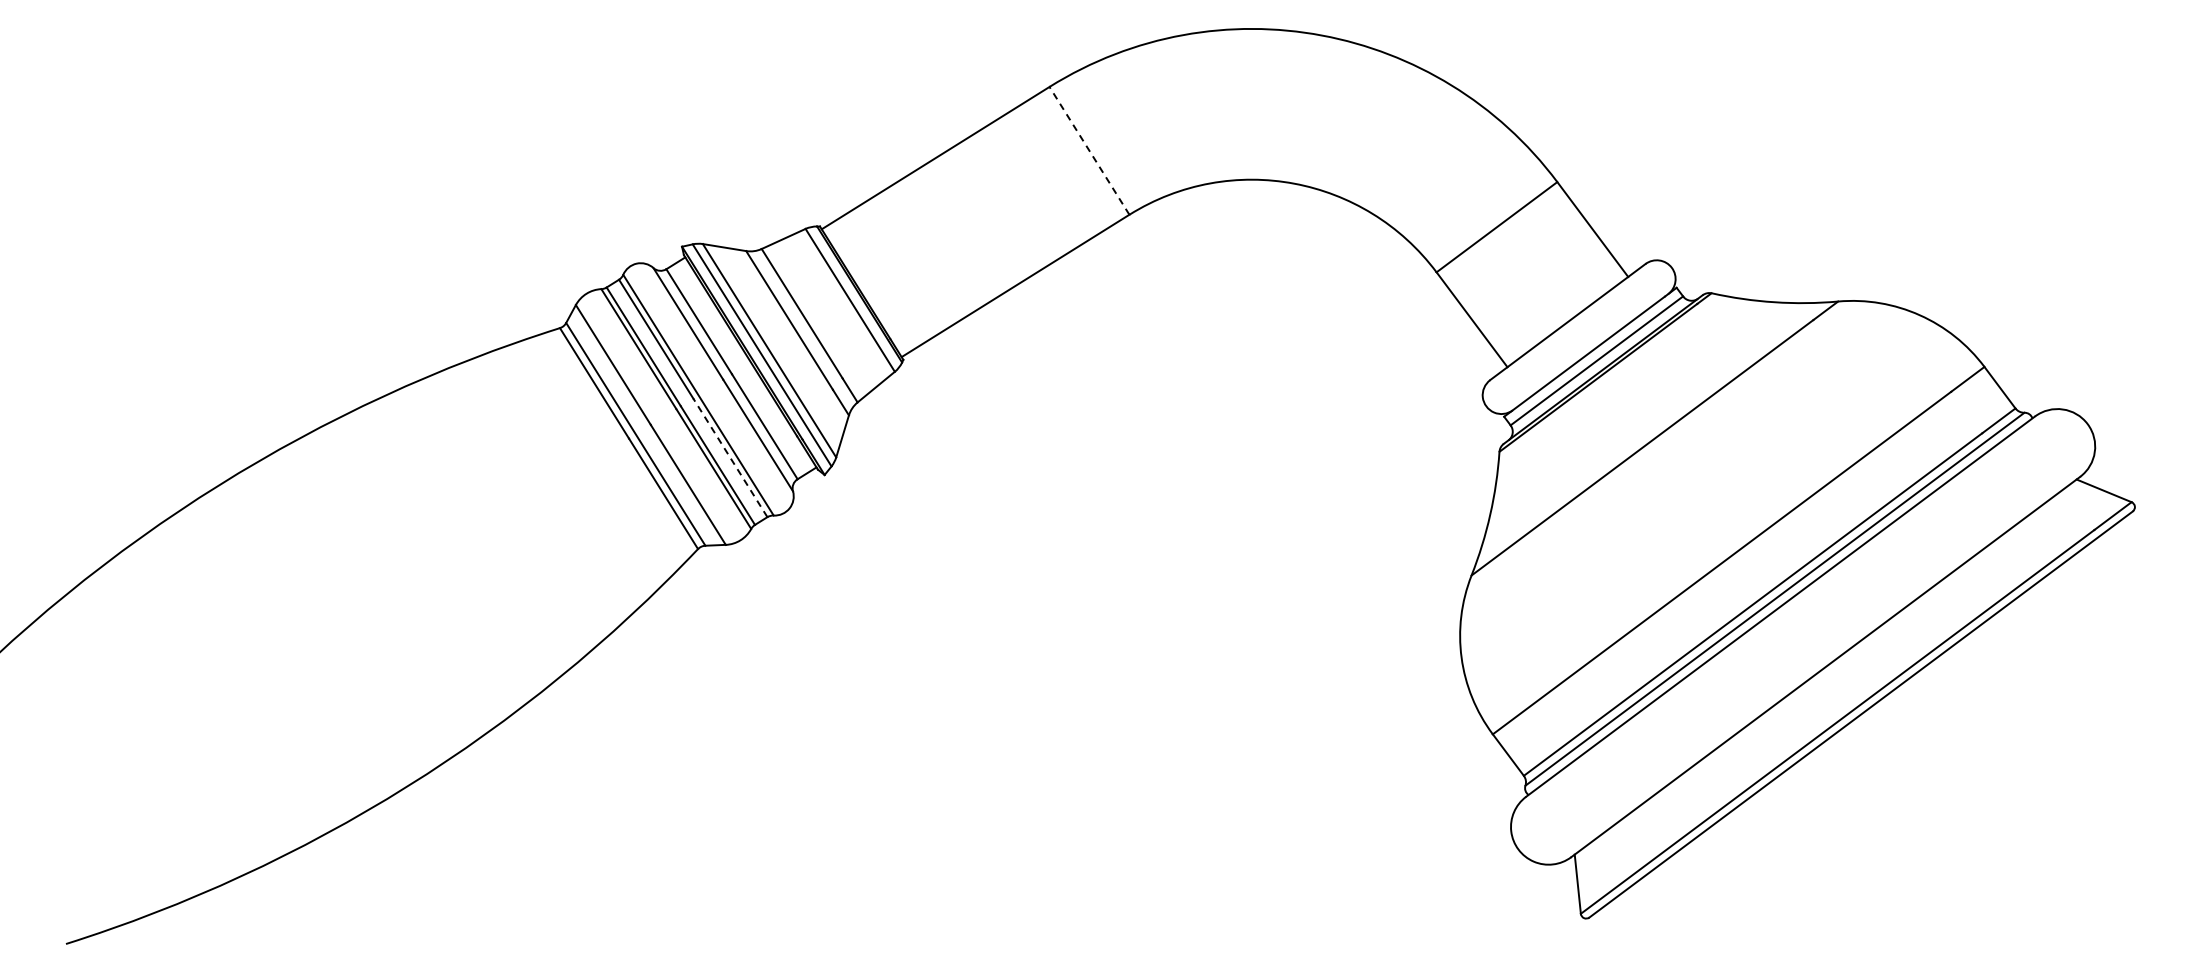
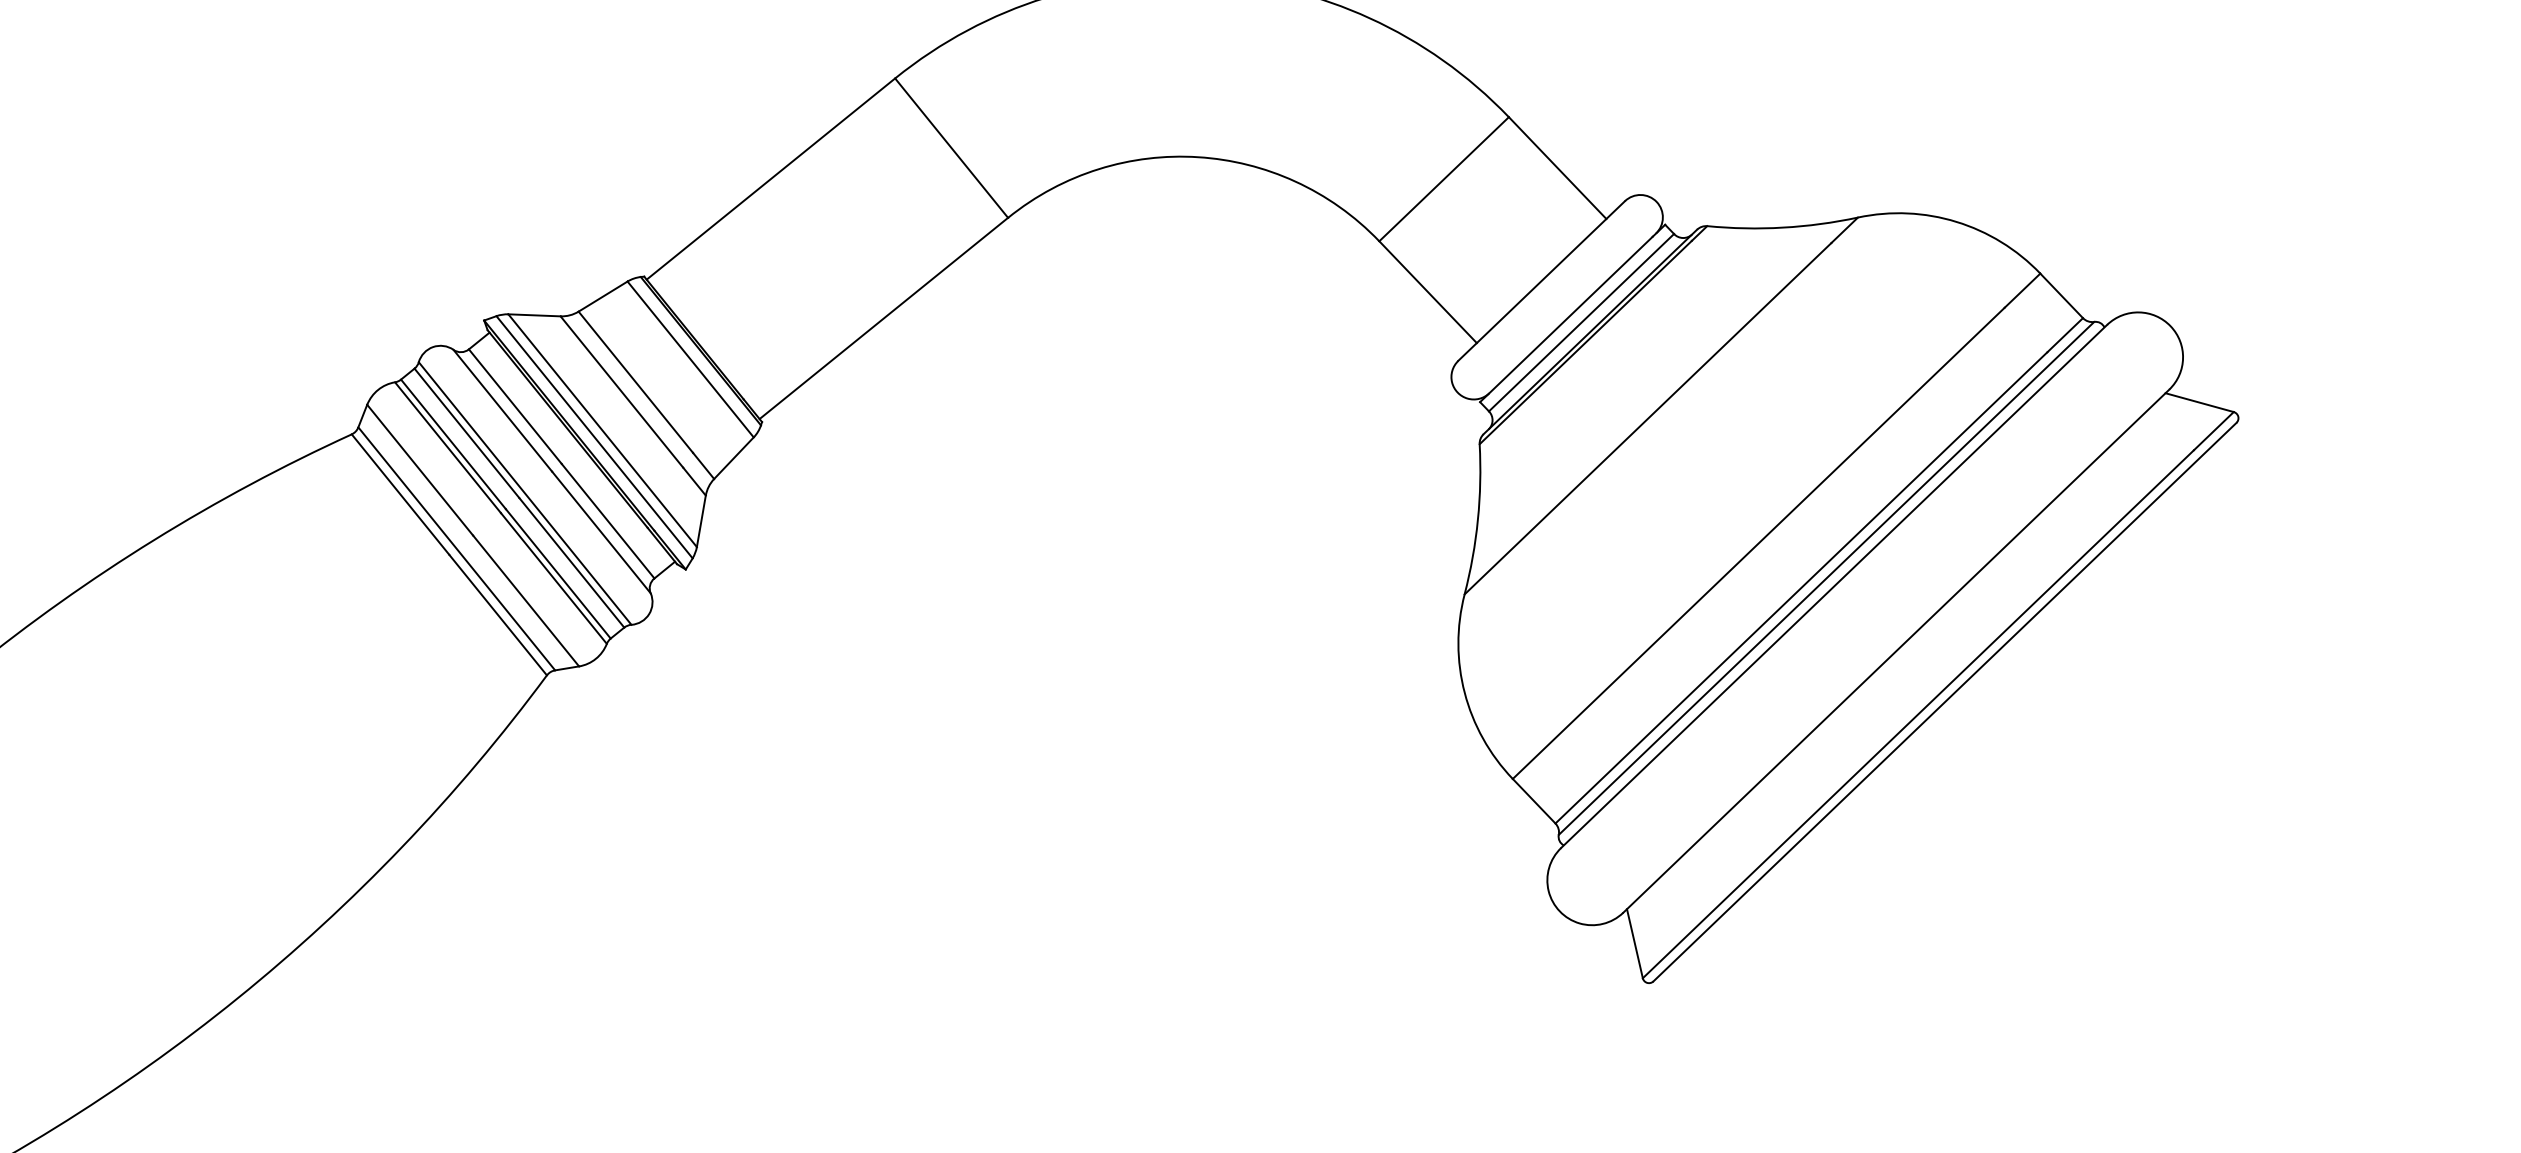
line: (1089, 150) -> (951, 147), dashed -> solid
line: (730, 457) -> (571, 562), dashed -> solid

